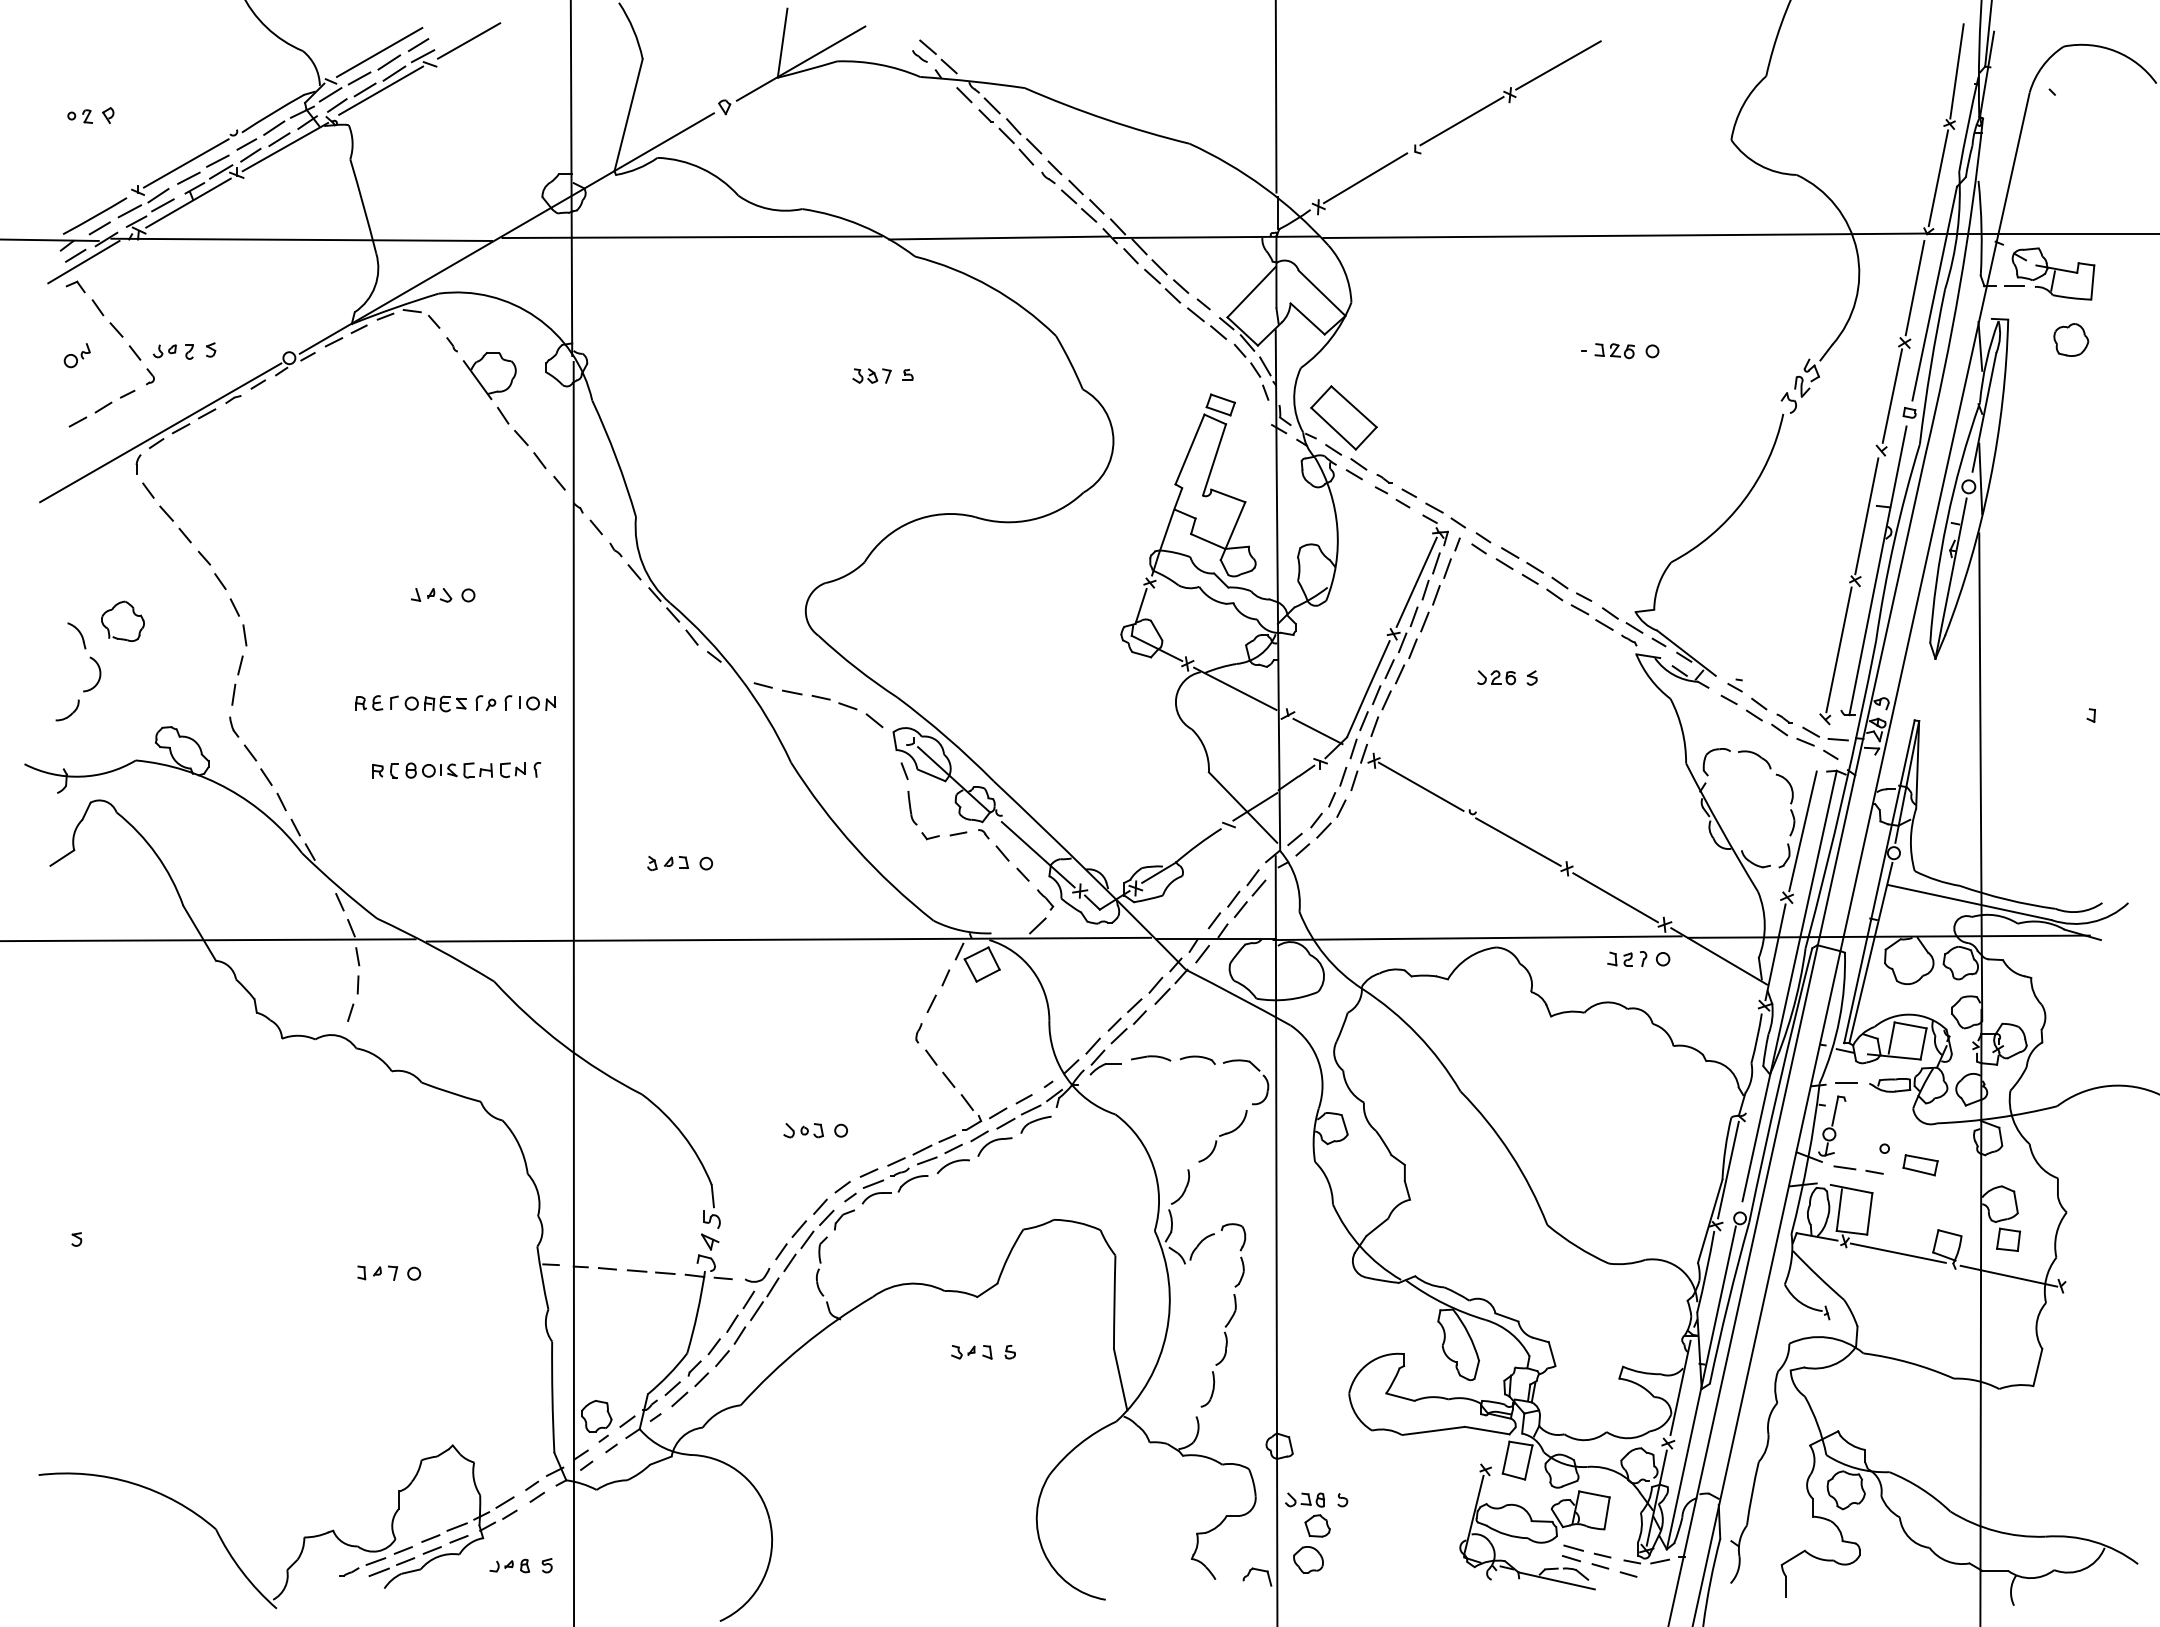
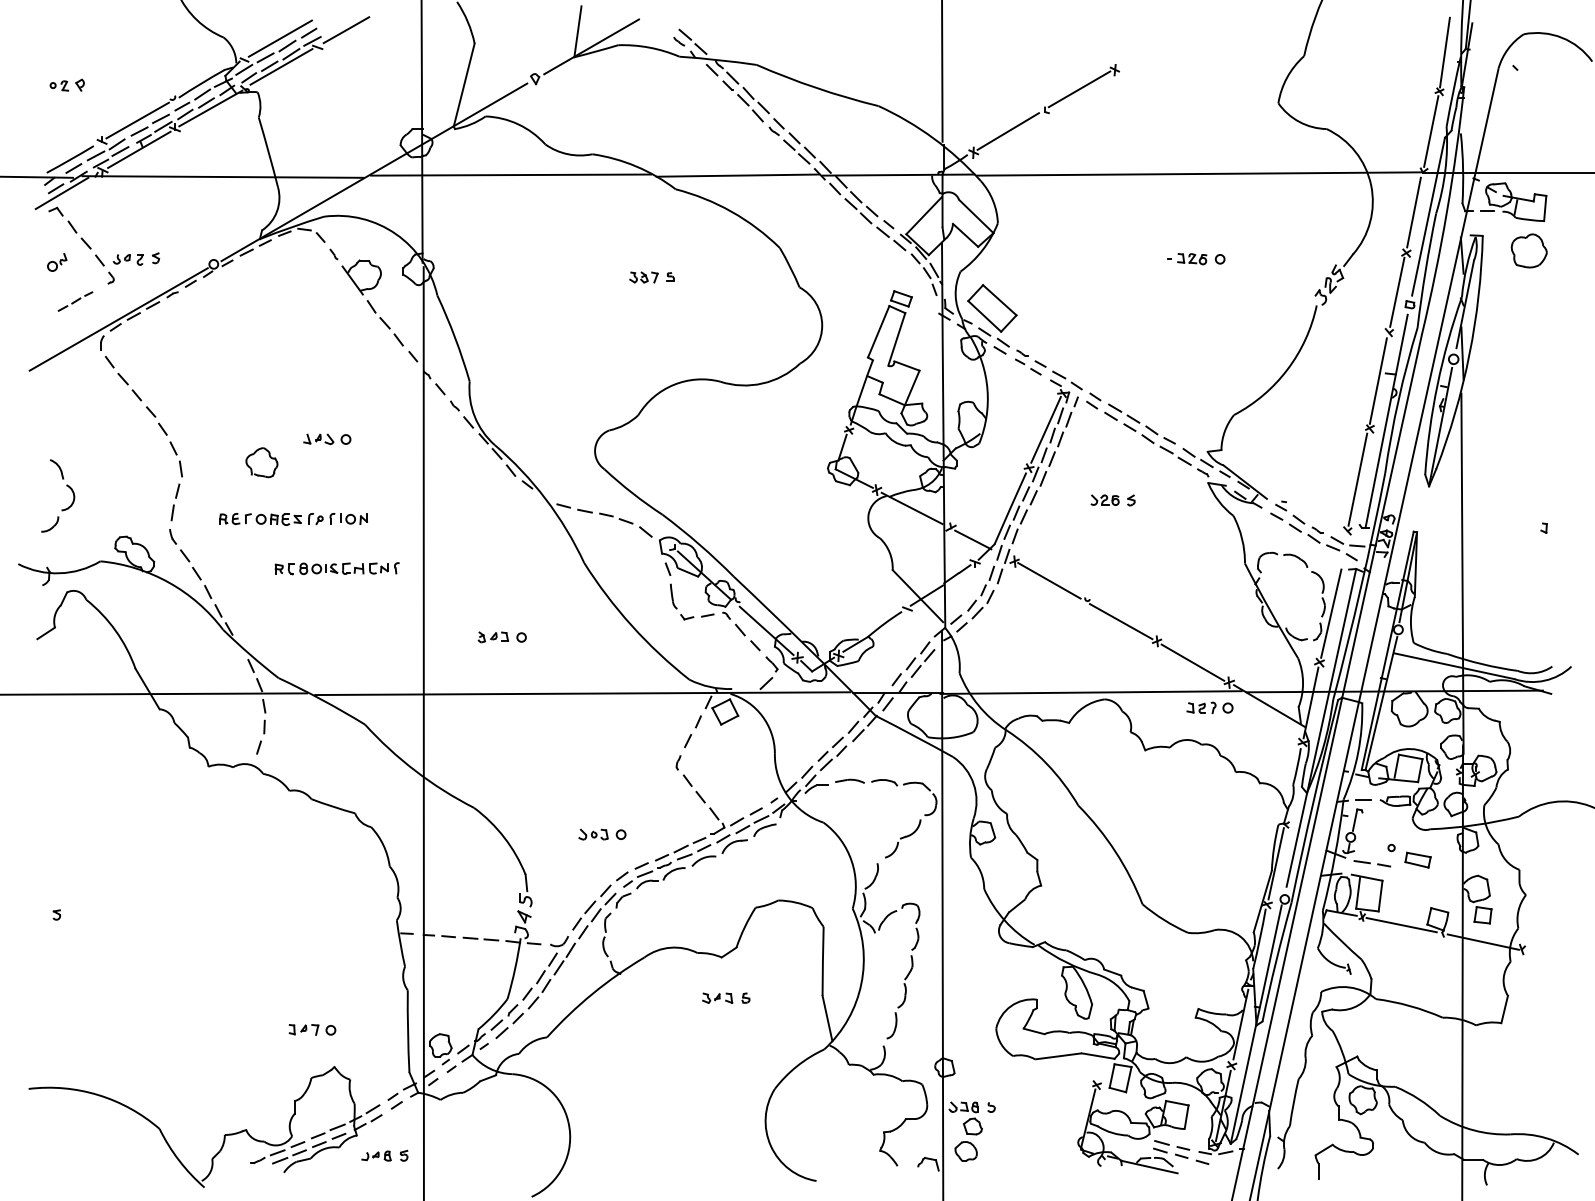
line: (1558, 65) -> (1150, 48), removed
part: (2071, 339) -> (1529, 250), size x1.4
part: (102, 408) -> (75, 301), size x0.7
part: (133, 614) -> (269, 457), moved
part: (455, 703) -> (293, 519), moved
part: (389, 1272) -> (312, 1029), moved

